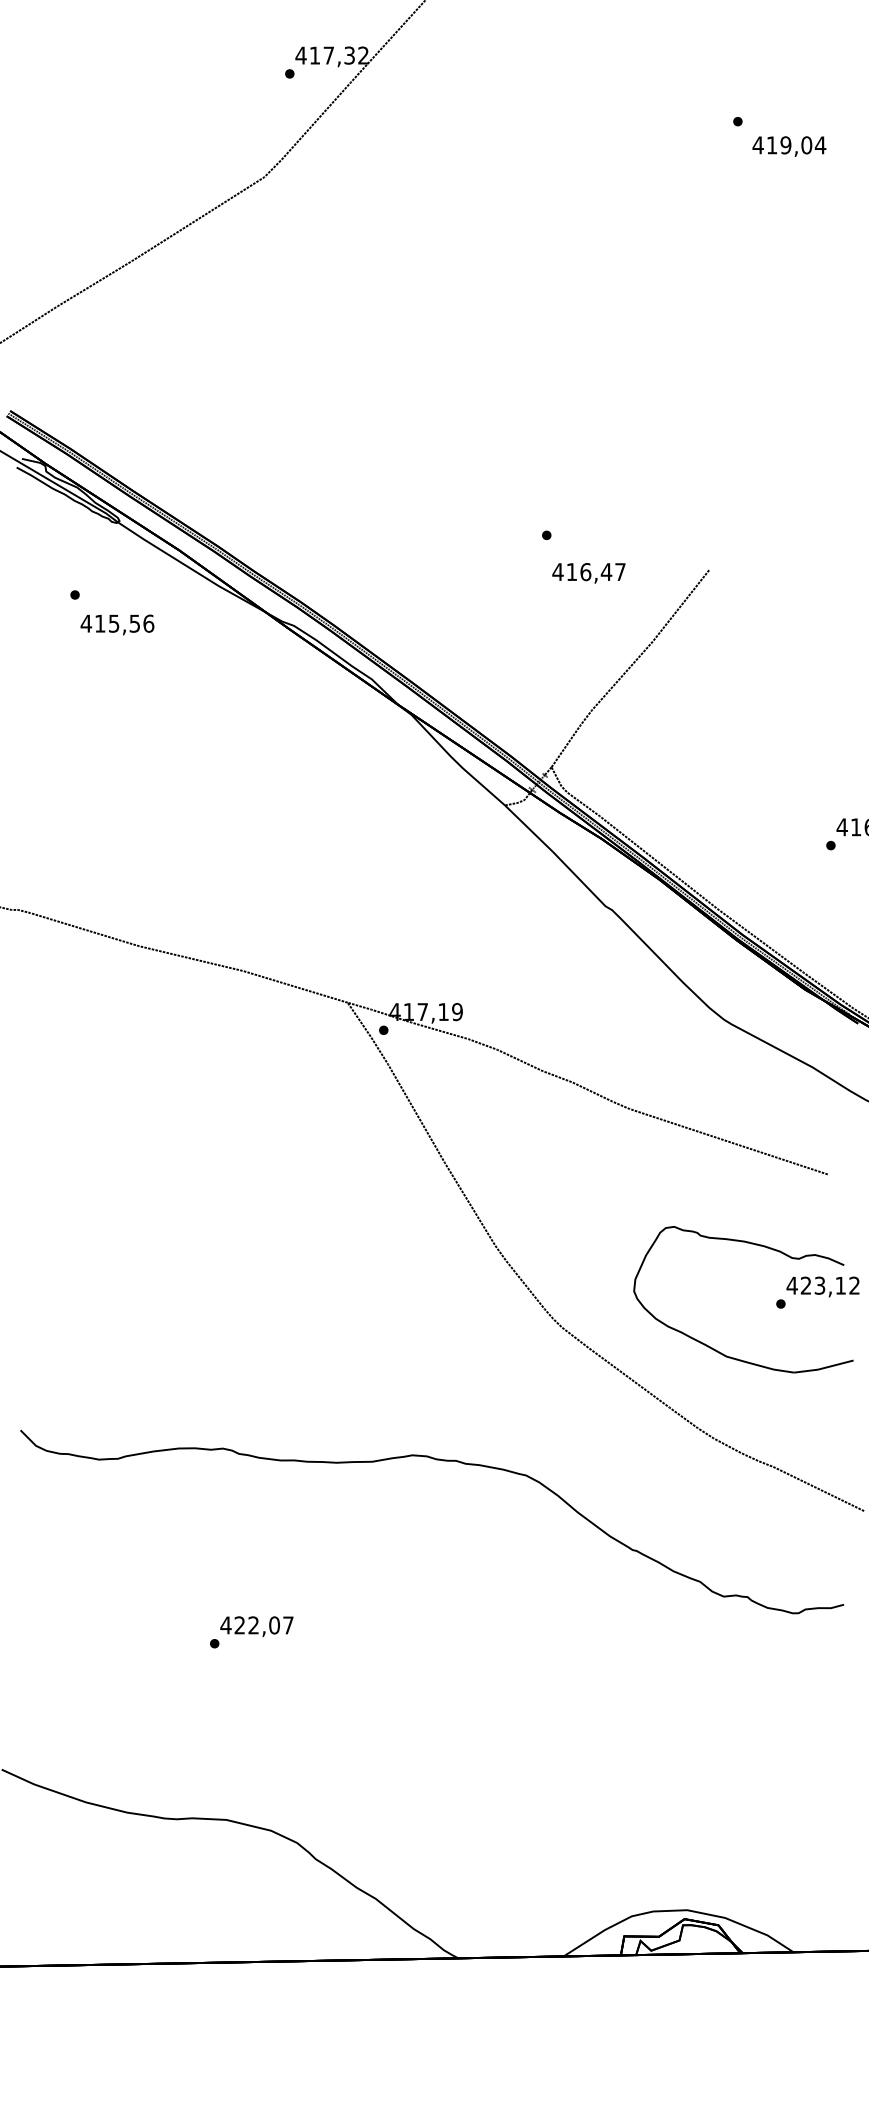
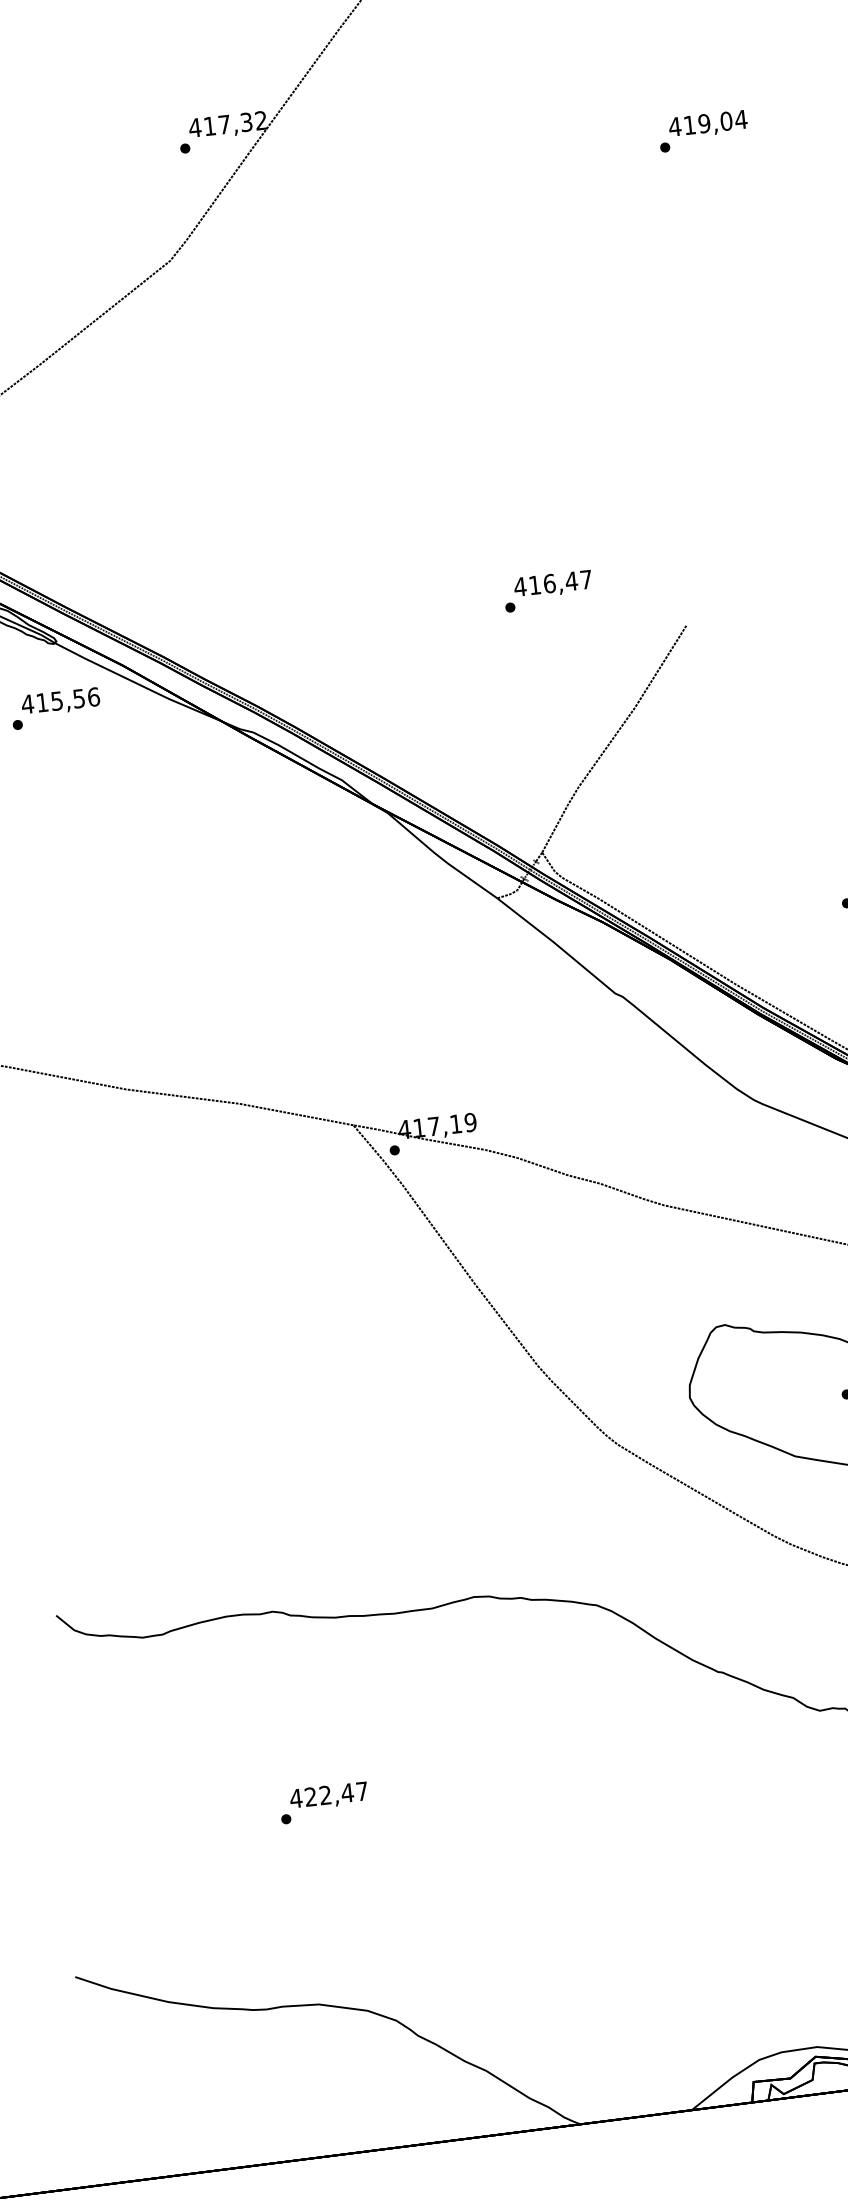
text: (789, 146) -> (708, 124), moved
text: (588, 573) -> (552, 584), moved
text: (117, 624) -> (60, 701), moved
text: (274, 1625) -> (347, 1793), 422,07 -> 422,47

